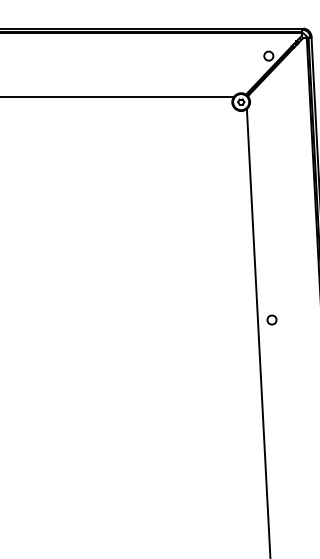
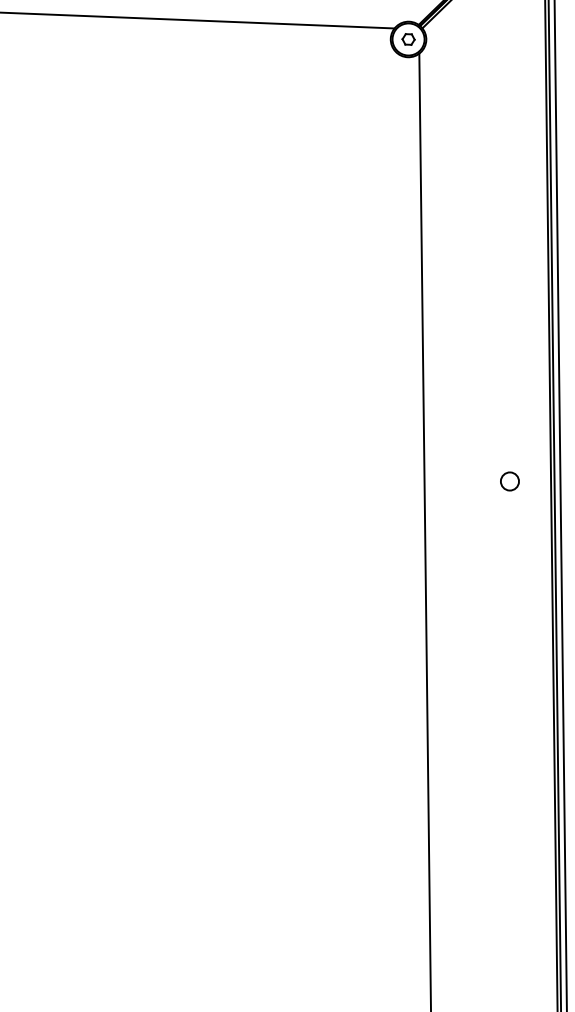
circle: (271, 319) -> (508, 480), moved

